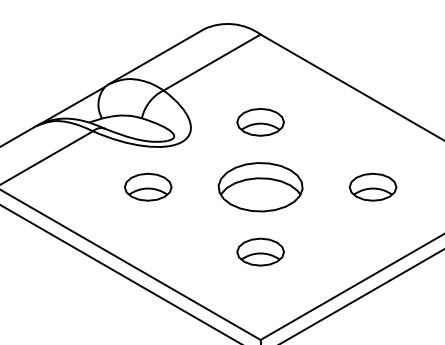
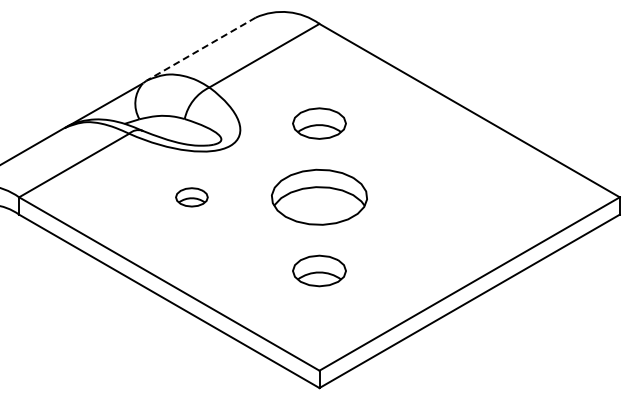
line: (156, 57) -> (201, 49), solid -> dashed
part: (147, 187) -> (191, 197), size x0.6
part: (372, 187) -> (446, 197), removed

